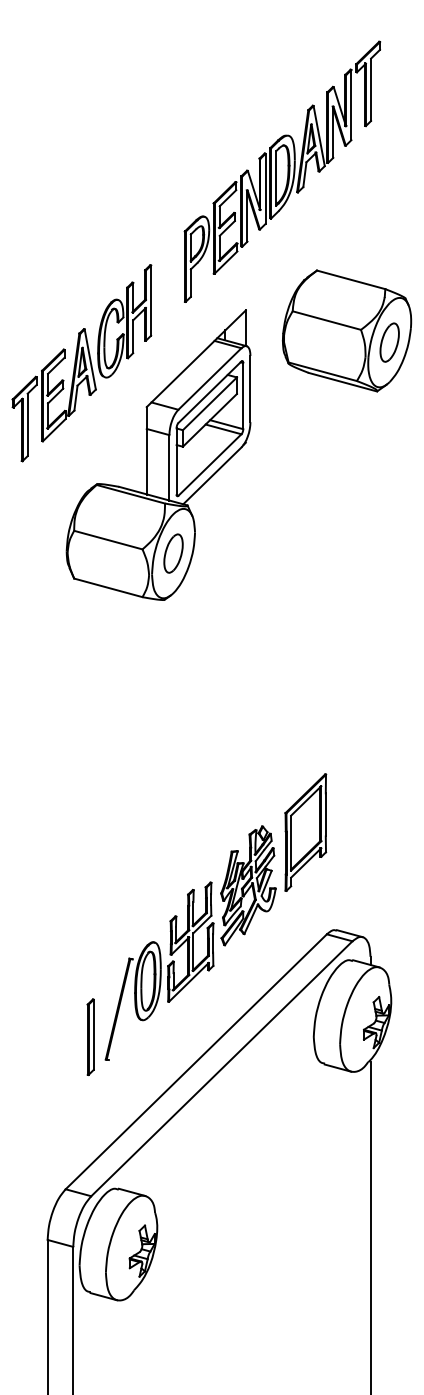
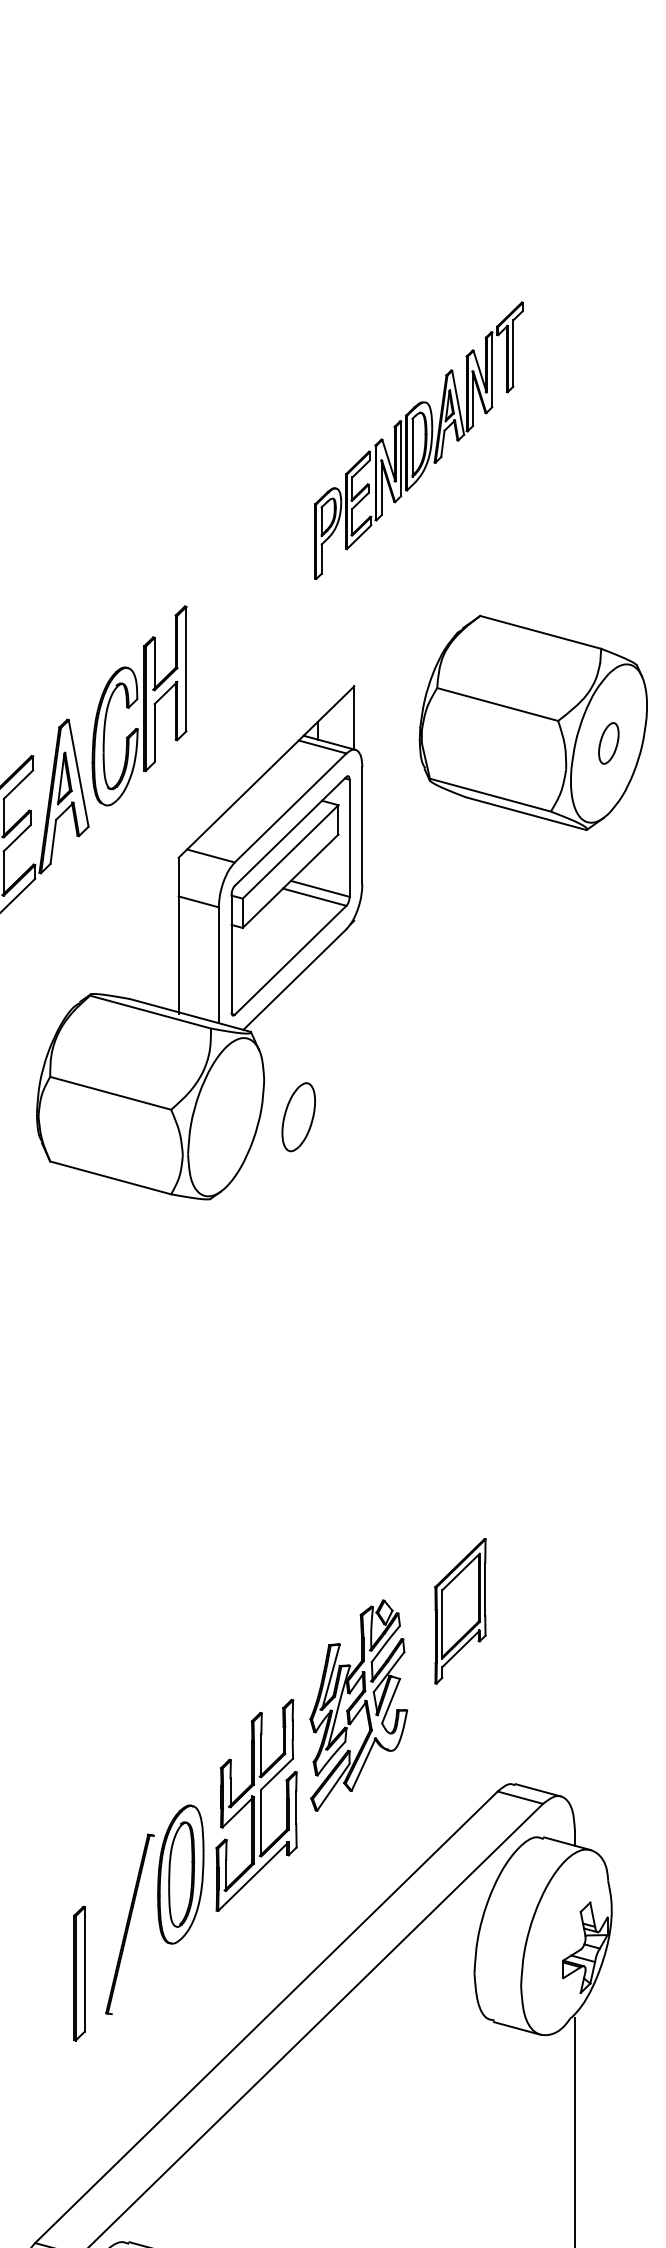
part: (282, 171) -> (419, 440), size x0.6
part: (389, 342) -> (608, 743), size x0.6
part: (173, 553) -> (298, 1117), moved
part: (305, 832) -> (459, 1611), size x0.7

